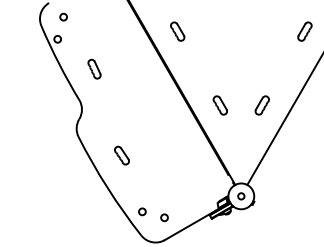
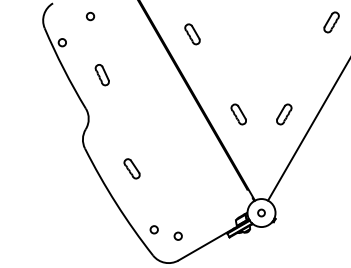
circle: (63, 16) -> (90, 15), moved
part: (304, 31) -> (331, 22), moved

